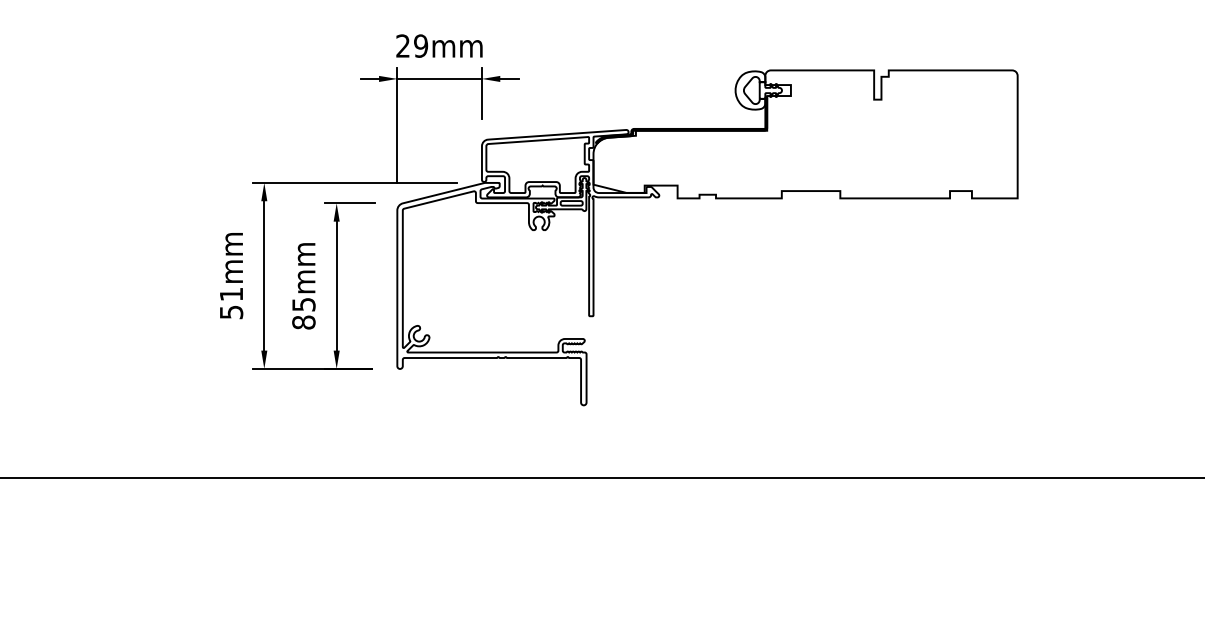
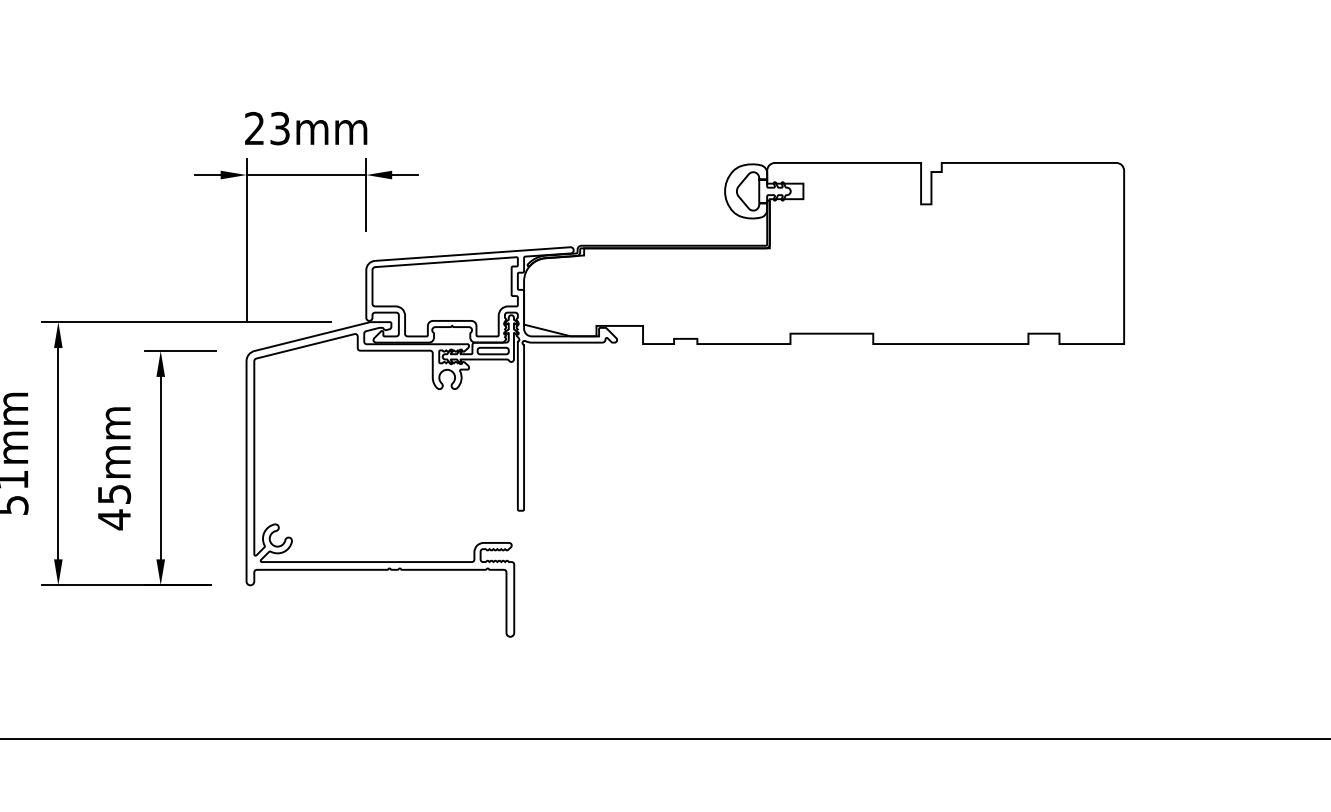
text: (421, 45) -> (280, 127), 29mm -> 23mm
text: (303, 322) -> (113, 519), 85mm -> 45mm

